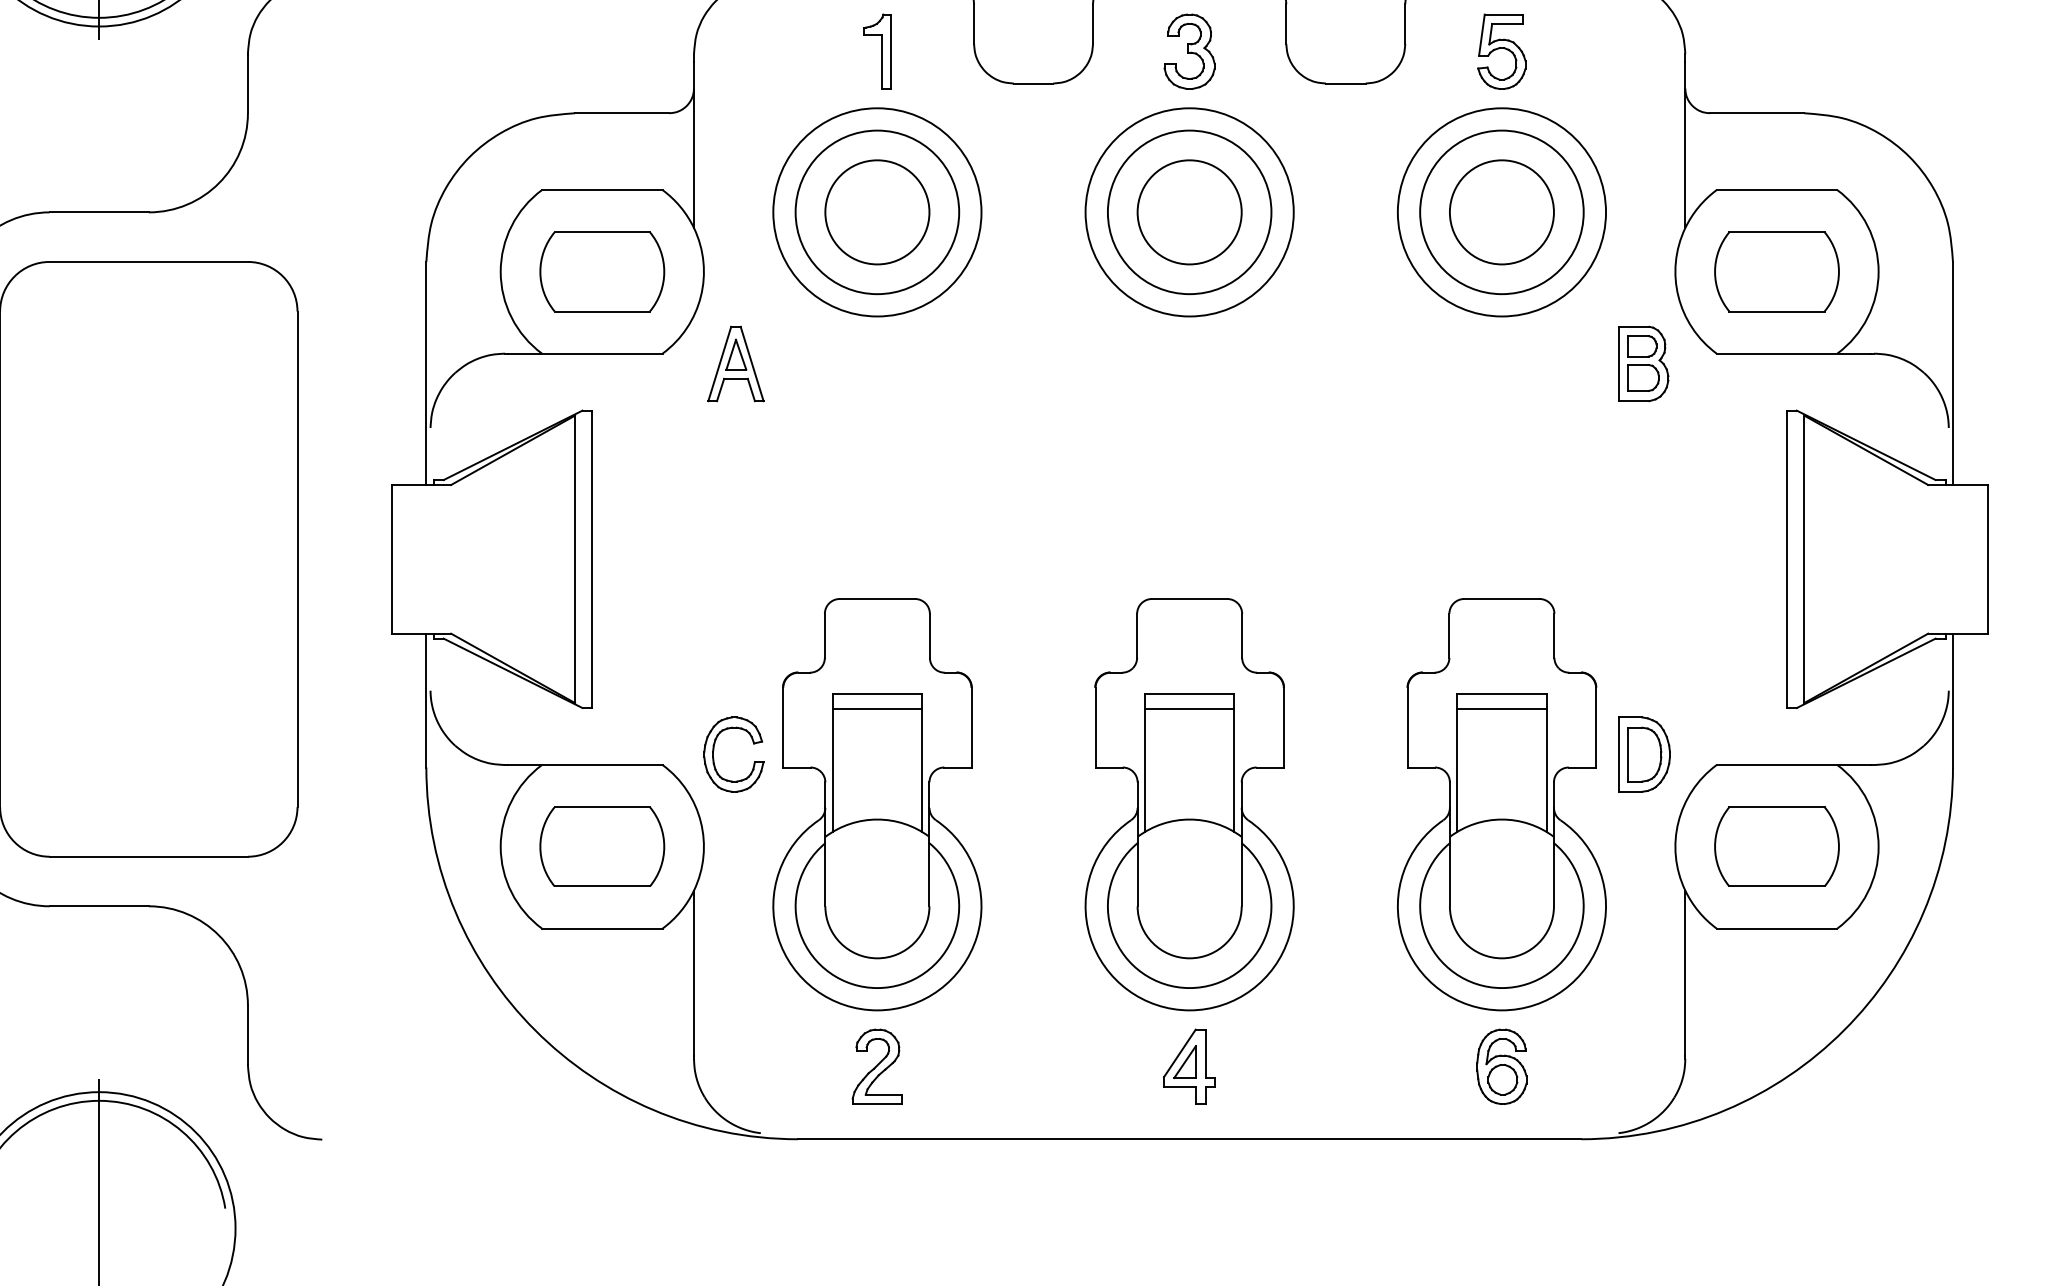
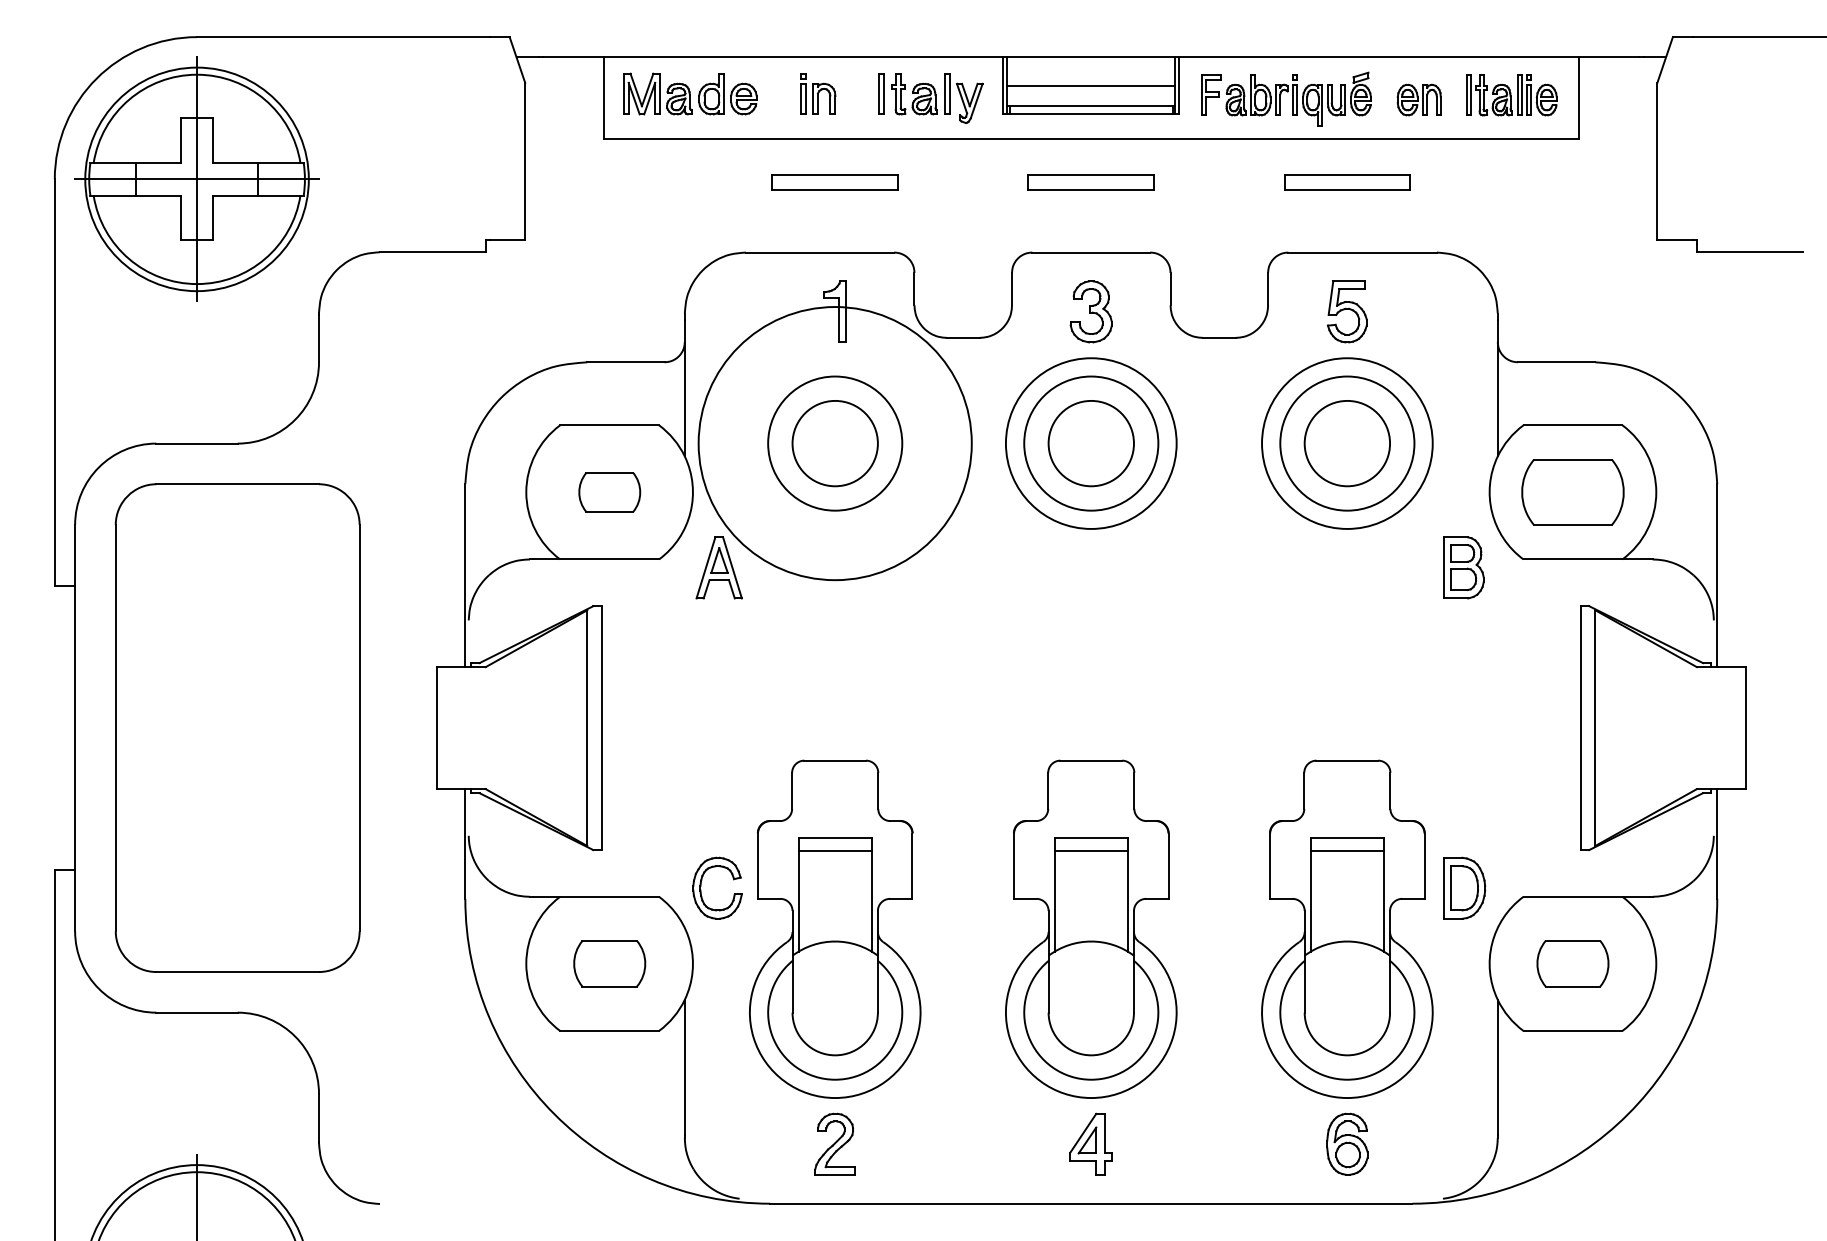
circle: (876, 212) -> (834, 443), size x1.6
part: (602, 272) -> (609, 492), size x0.6
part: (602, 846) -> (609, 963), size x0.7
part: (1776, 846) -> (1572, 963), size x0.7

